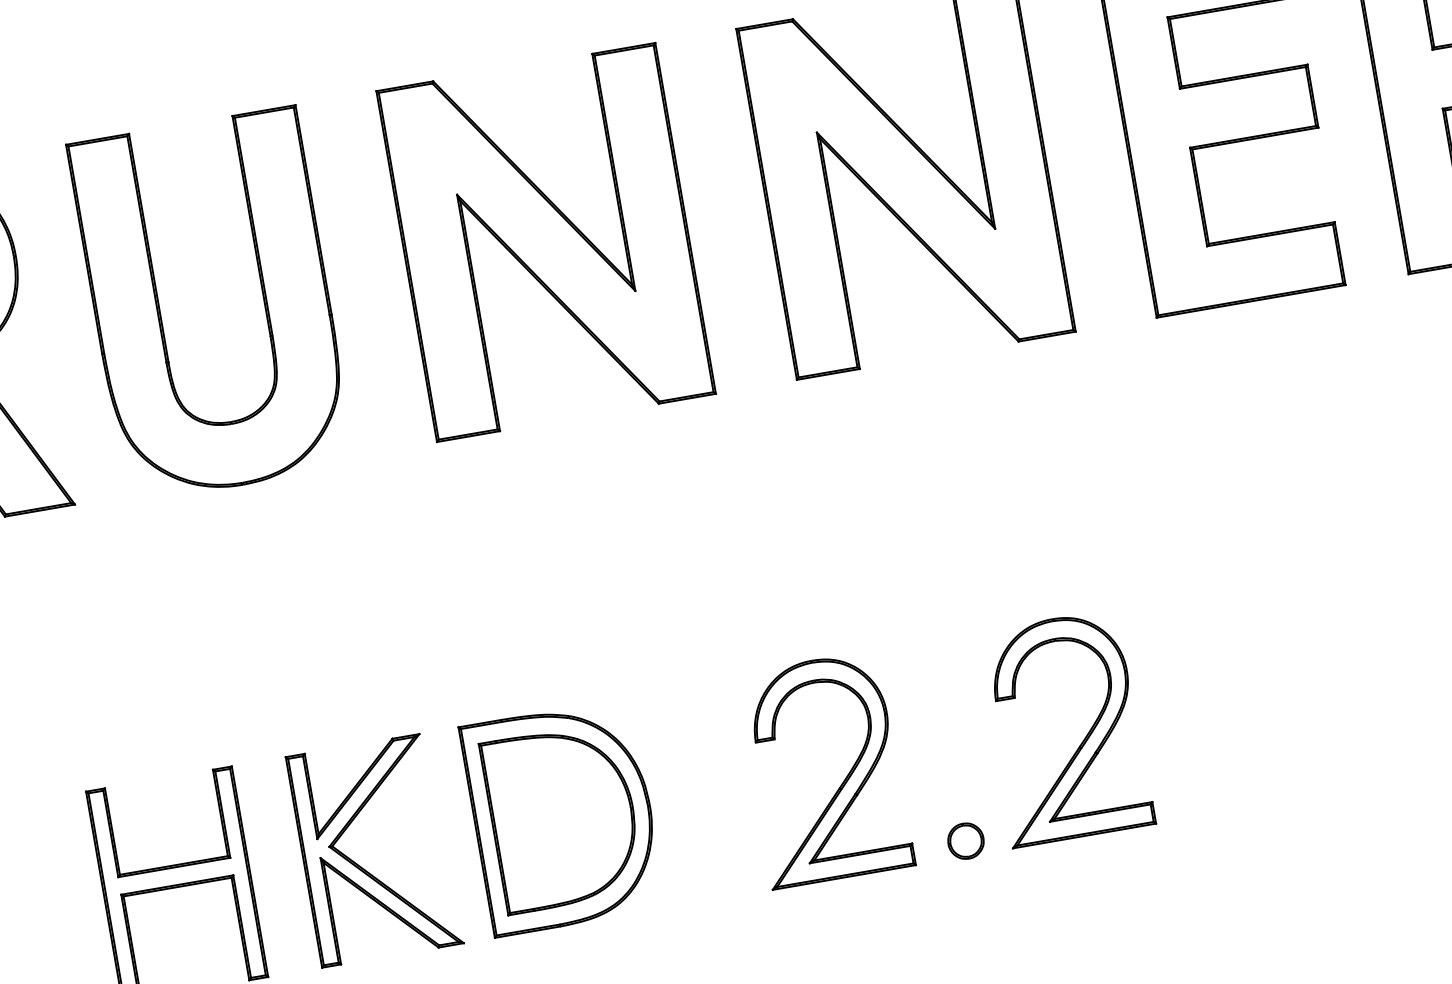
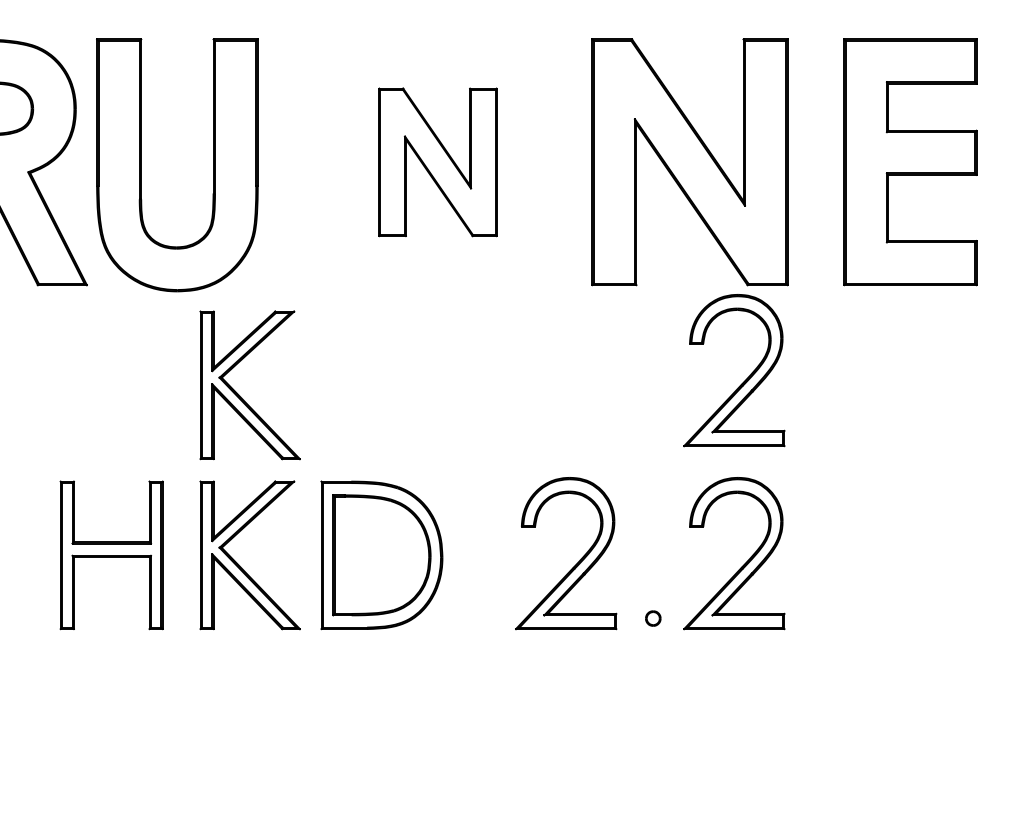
part: (545, 242) -> (437, 162), size x0.6
part: (160, 313) -> (141, 165), moved
part: (1037, 478) -> (744, 380), added
part: (319, 623) -> (239, 394), added
part: (966, 840) -> (653, 618), size x0.6

